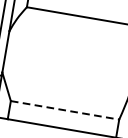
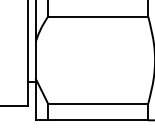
line: (65, 110) -> (98, 103), dashed -> solid

